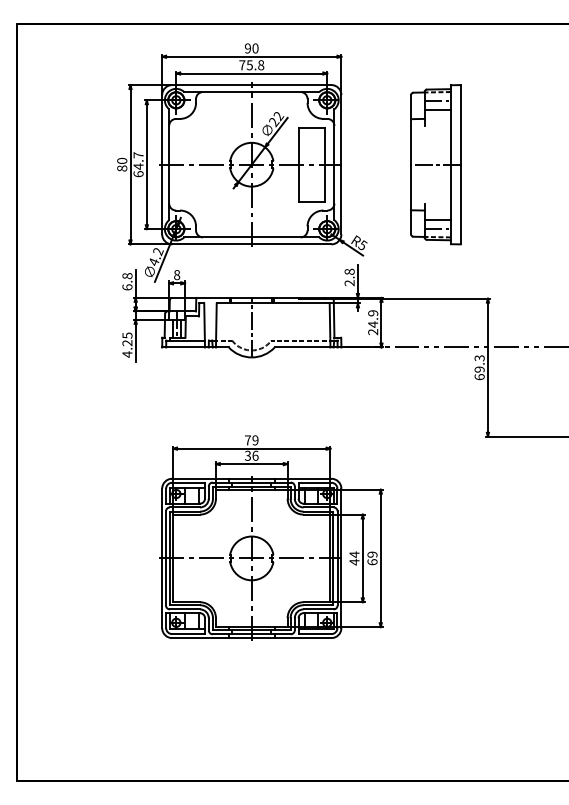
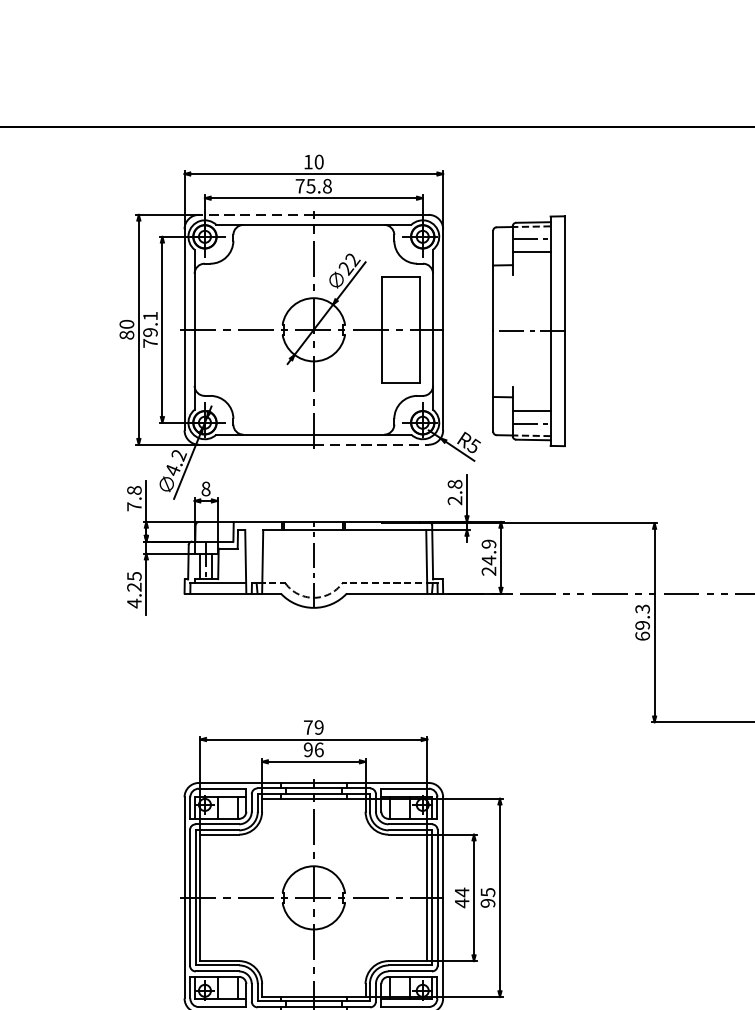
text: (247, 48) -> (307, 162), 90 -> 10
line: (211, 85) -> (255, 215), solid -> dashed
text: (138, 164) -> (150, 329), 64.7 -> 79.1
part: (435, 164) -> (528, 330), moved
line: (291, 244) -> (371, 444), solid -> dashed
text: (127, 287) -> (134, 506), 6.8 -> 7.8
text: (247, 455) -> (307, 749), 36 -> 96
text: (372, 558) -> (488, 897), 69 -> 95

